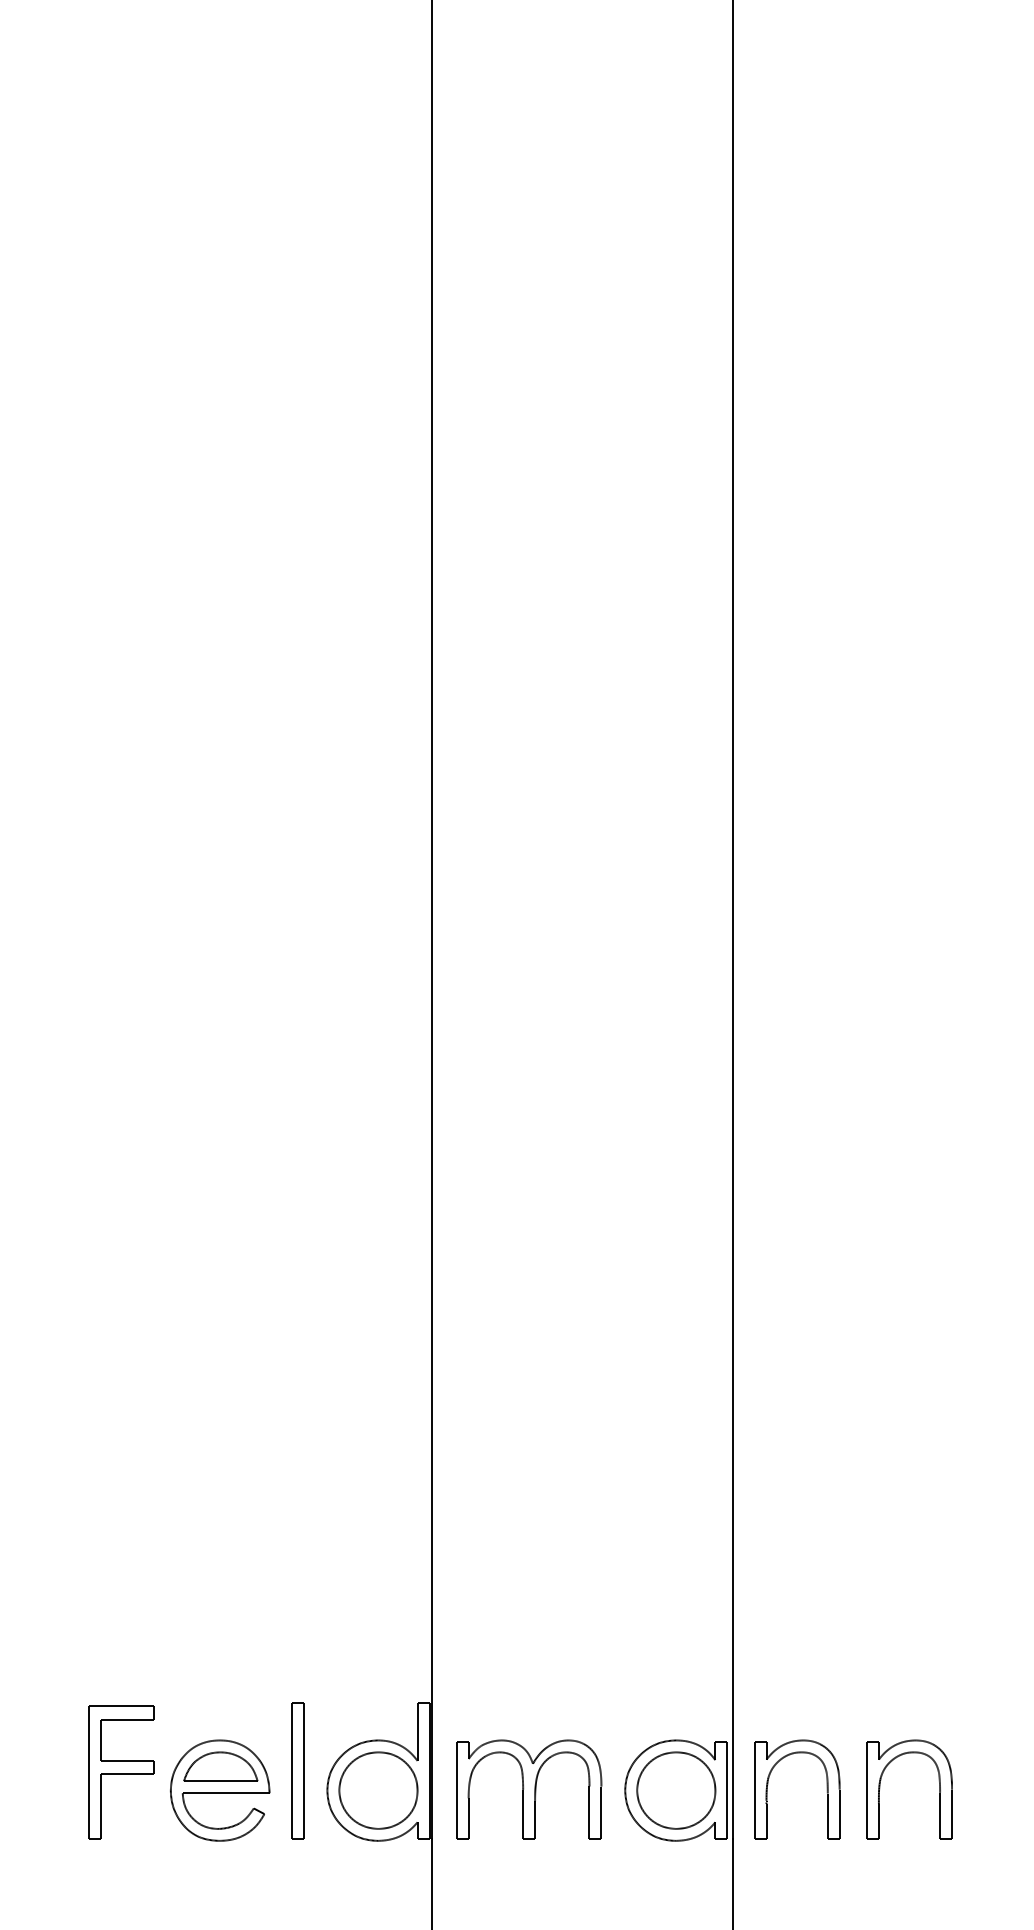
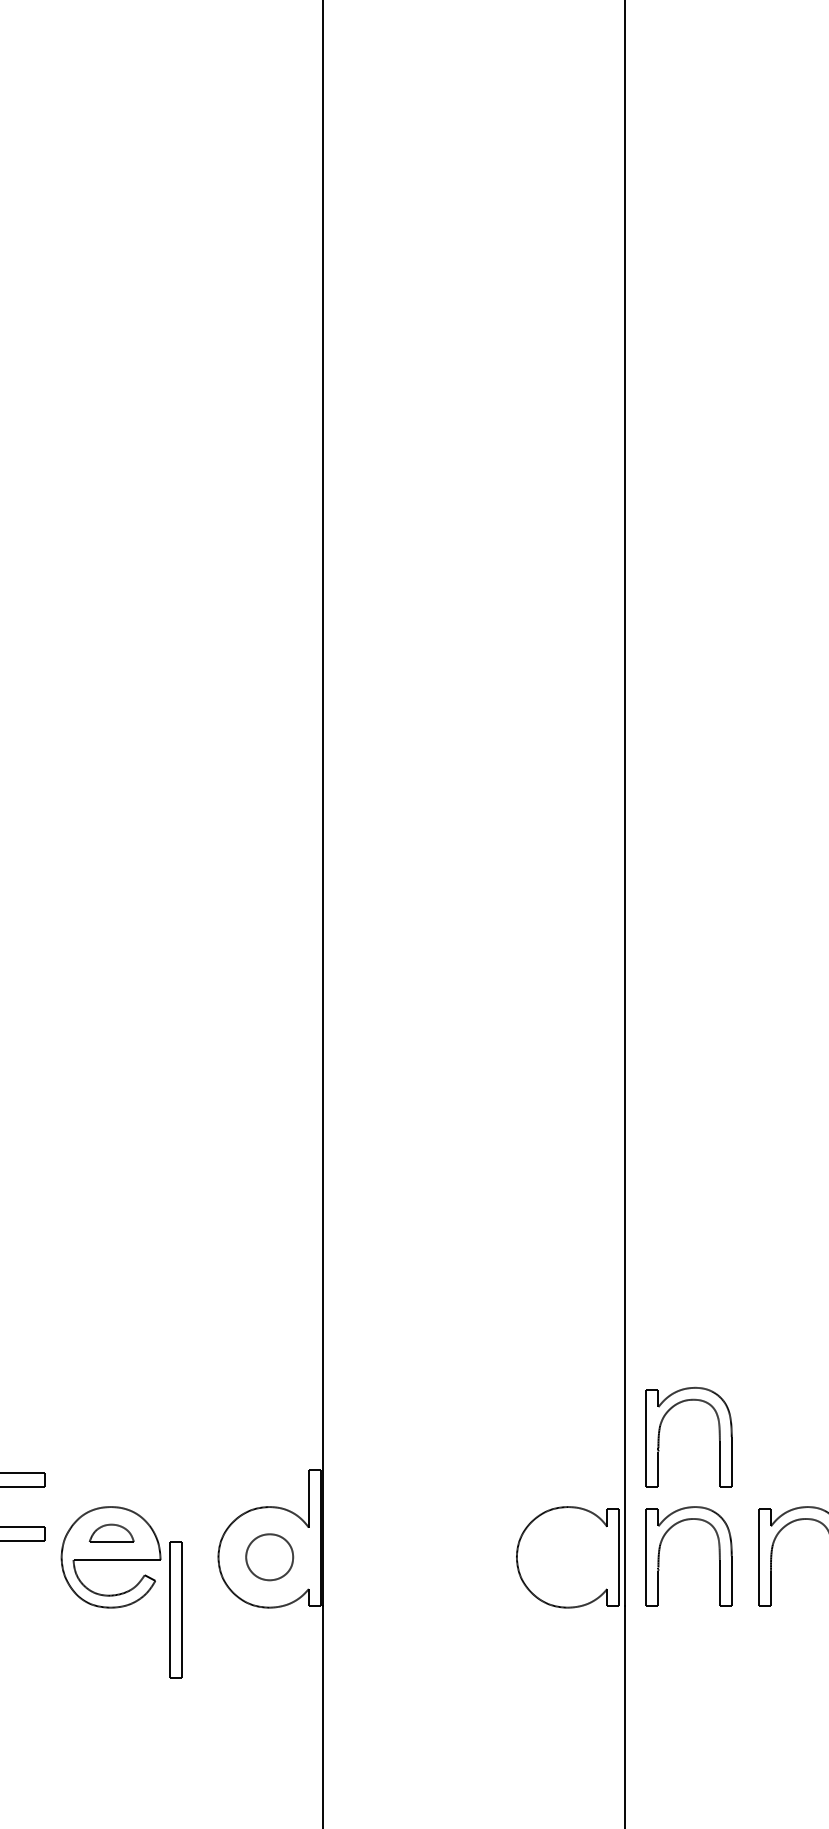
part: (826, 1670) -> (718, 1436), added
part: (220, 1766) -> (111, 1533), size x0.6
part: (297, 1770) -> (175, 1609), moved
part: (529, 1789) -> (420, 1556), removed
part: (378, 1790) -> (269, 1557), size x0.6
part: (676, 1790) -> (568, 1557), removed

